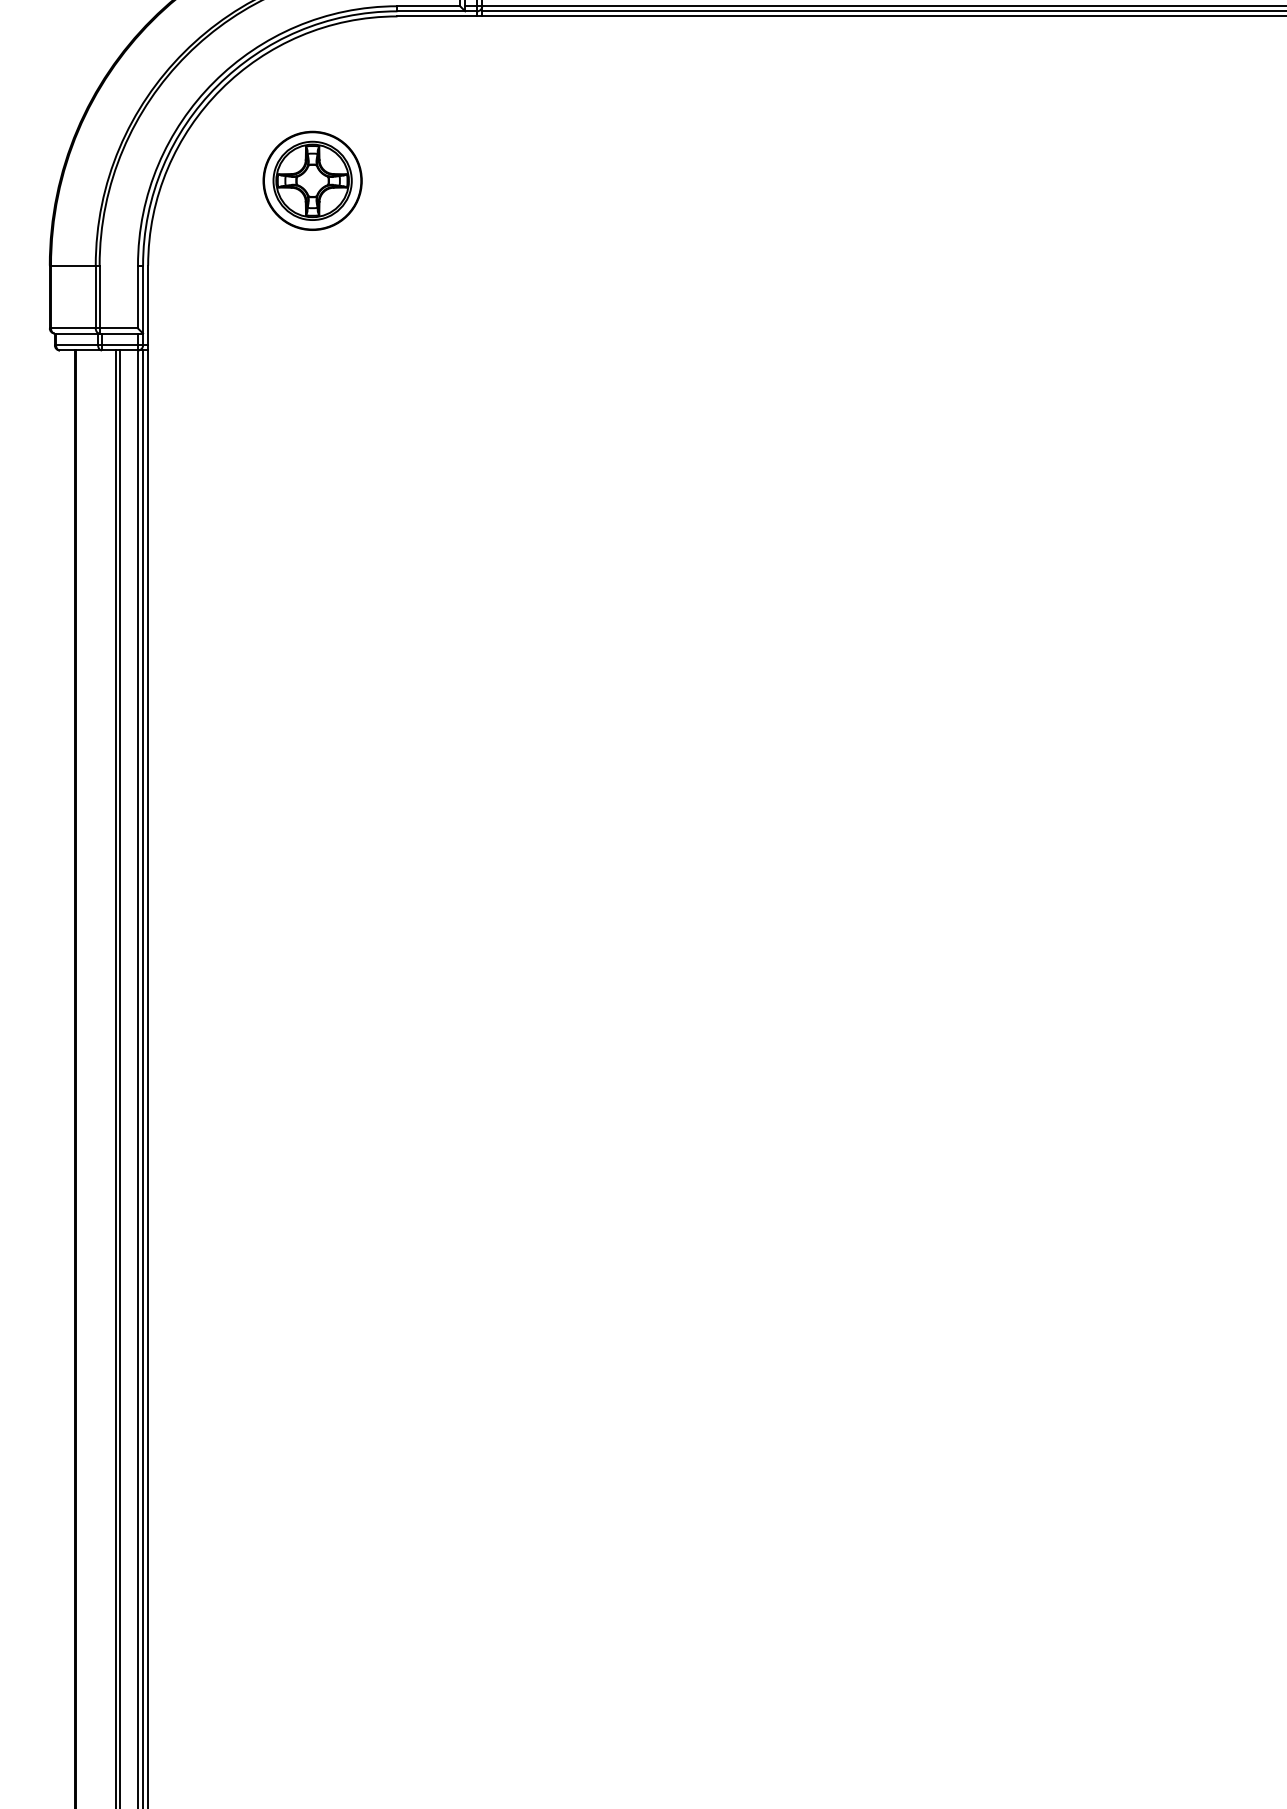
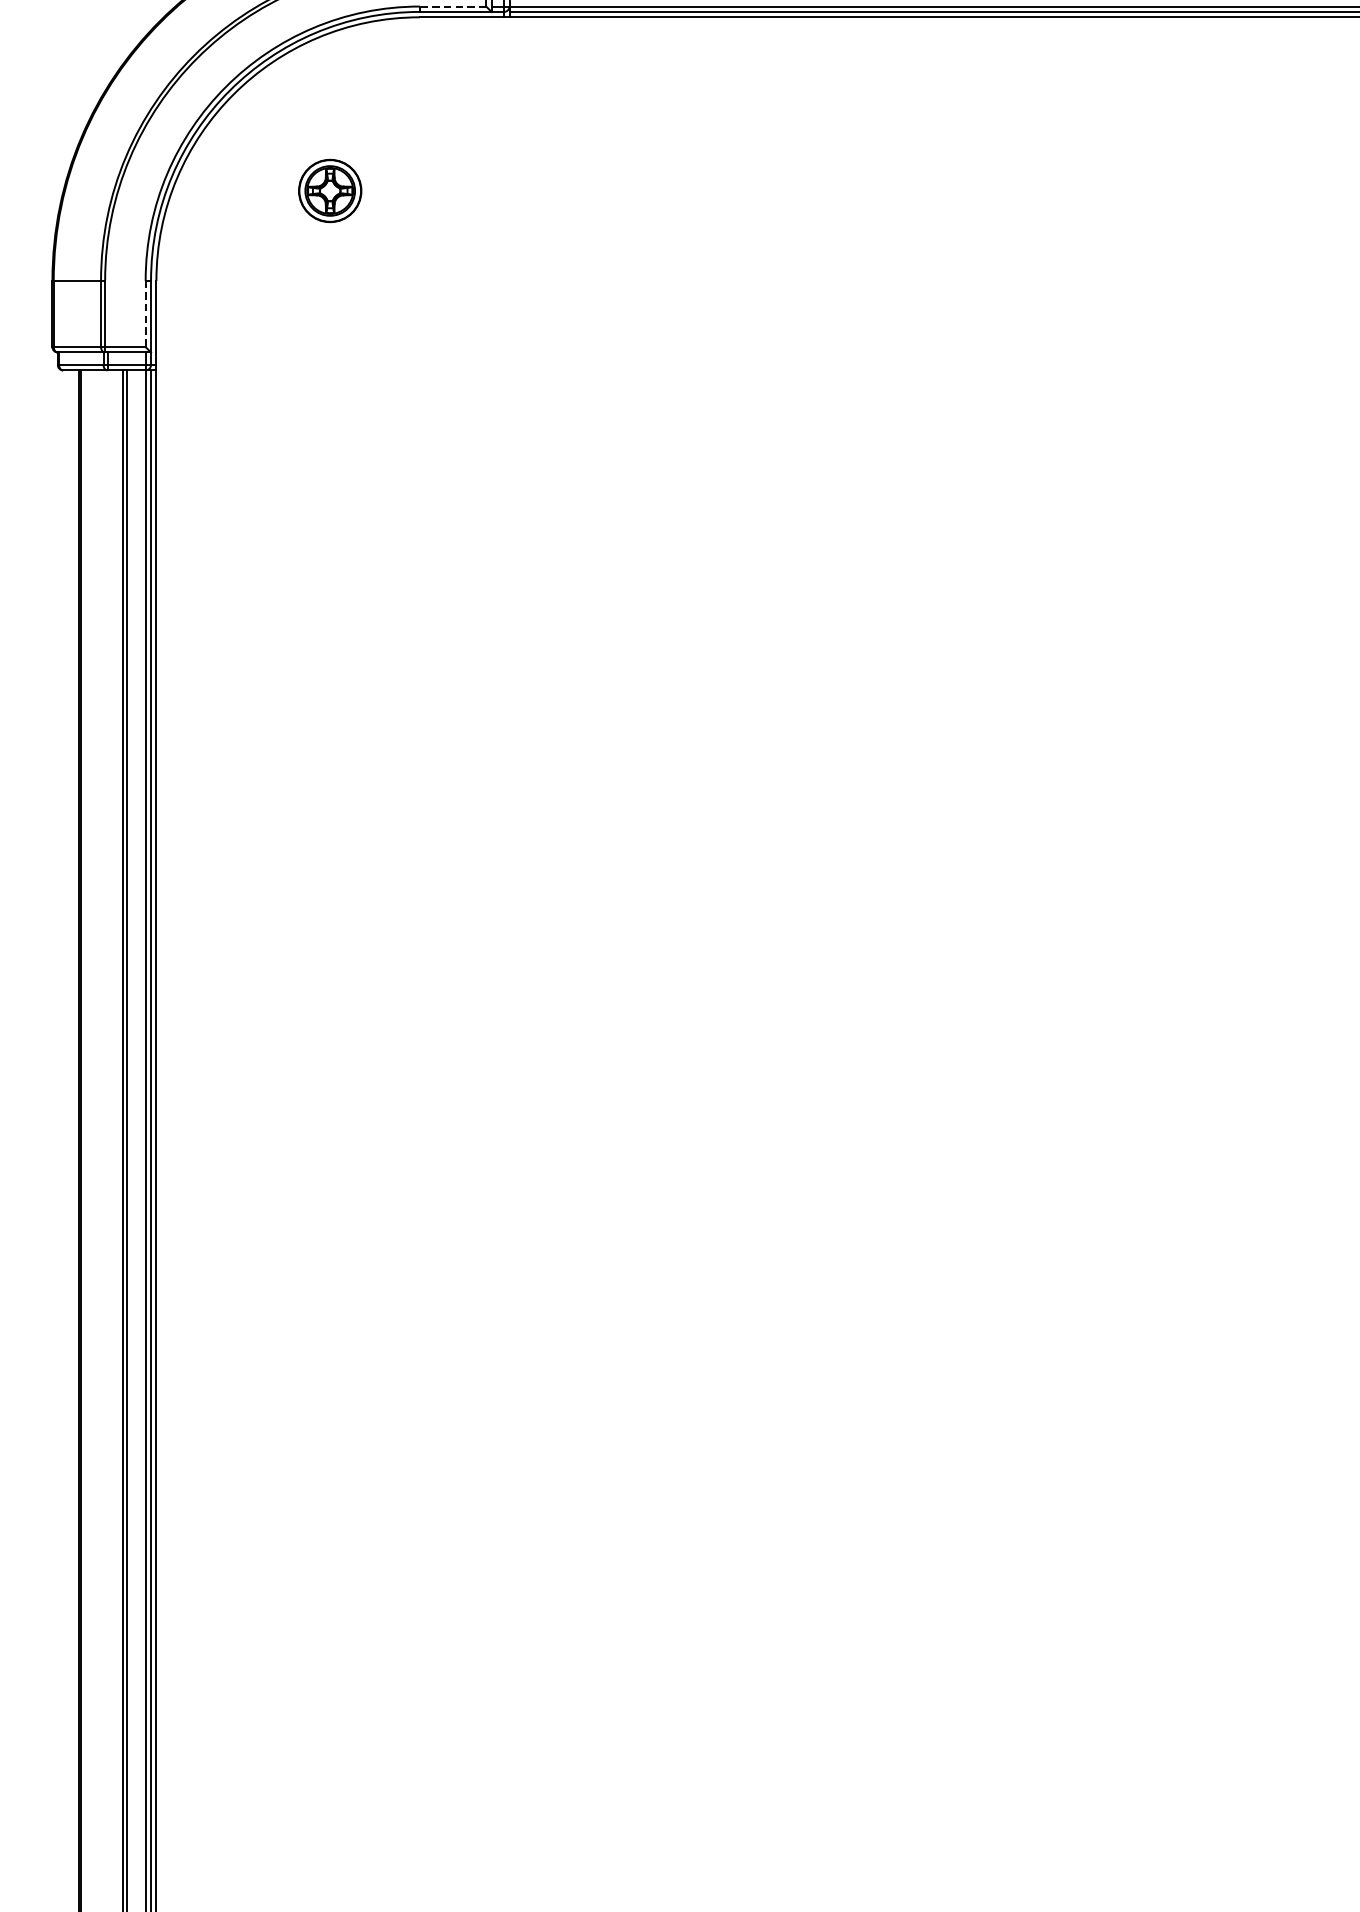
line: (428, 6) -> (452, 6), solid -> dashed
part: (312, 180) -> (330, 190), size x0.6
line: (137, 297) -> (145, 314), solid -> dashed

